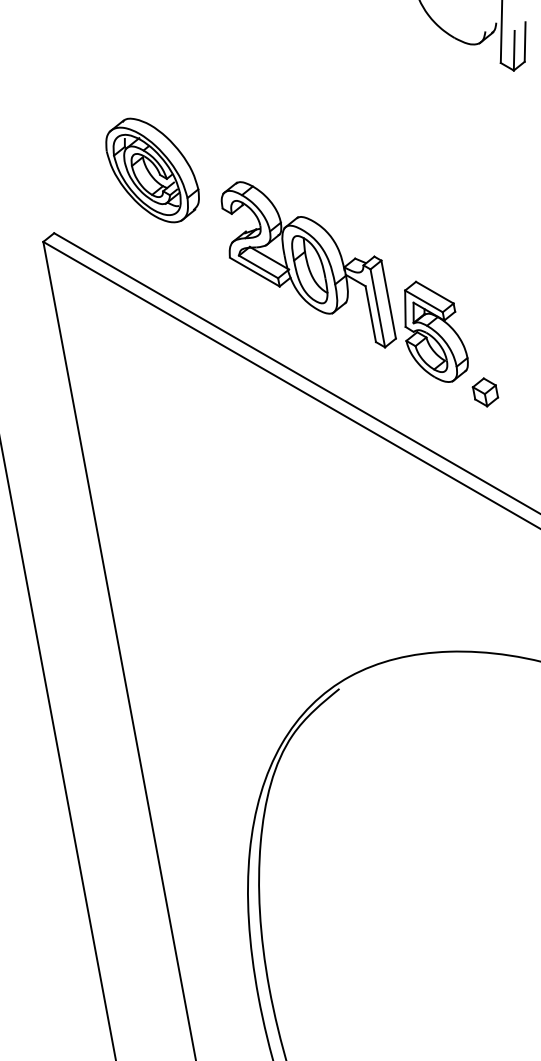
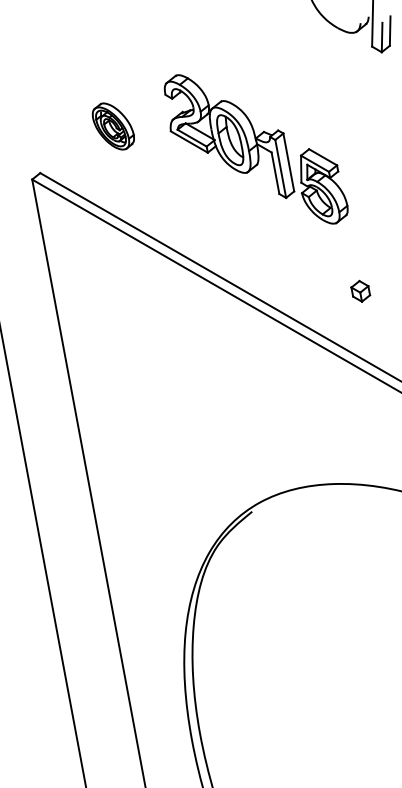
part: (152, 170) -> (113, 126), size x0.6
part: (343, 282) -> (255, 149), moved

